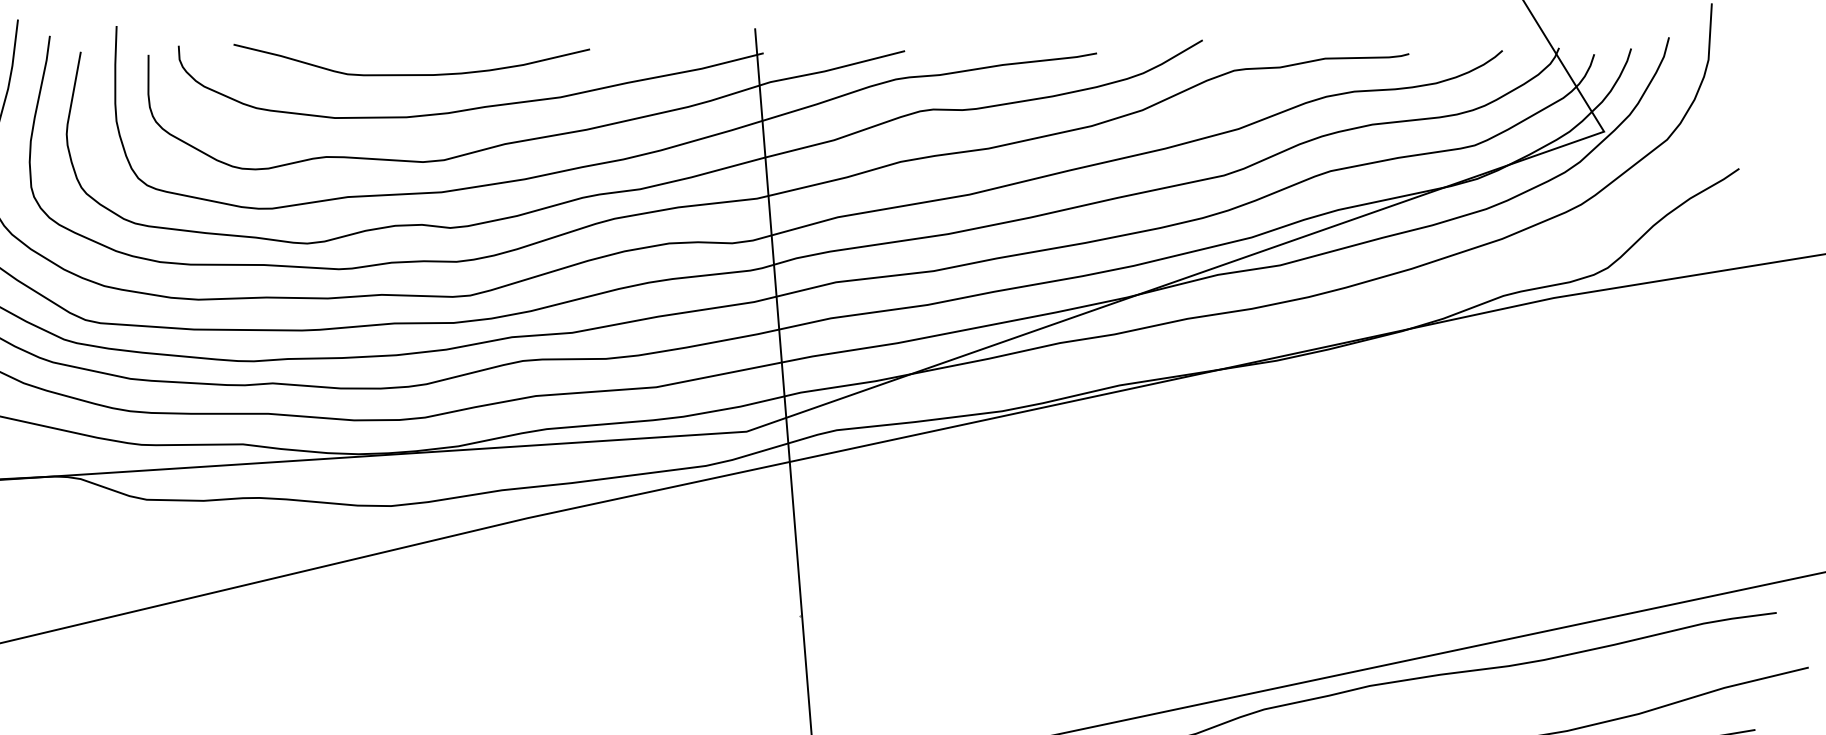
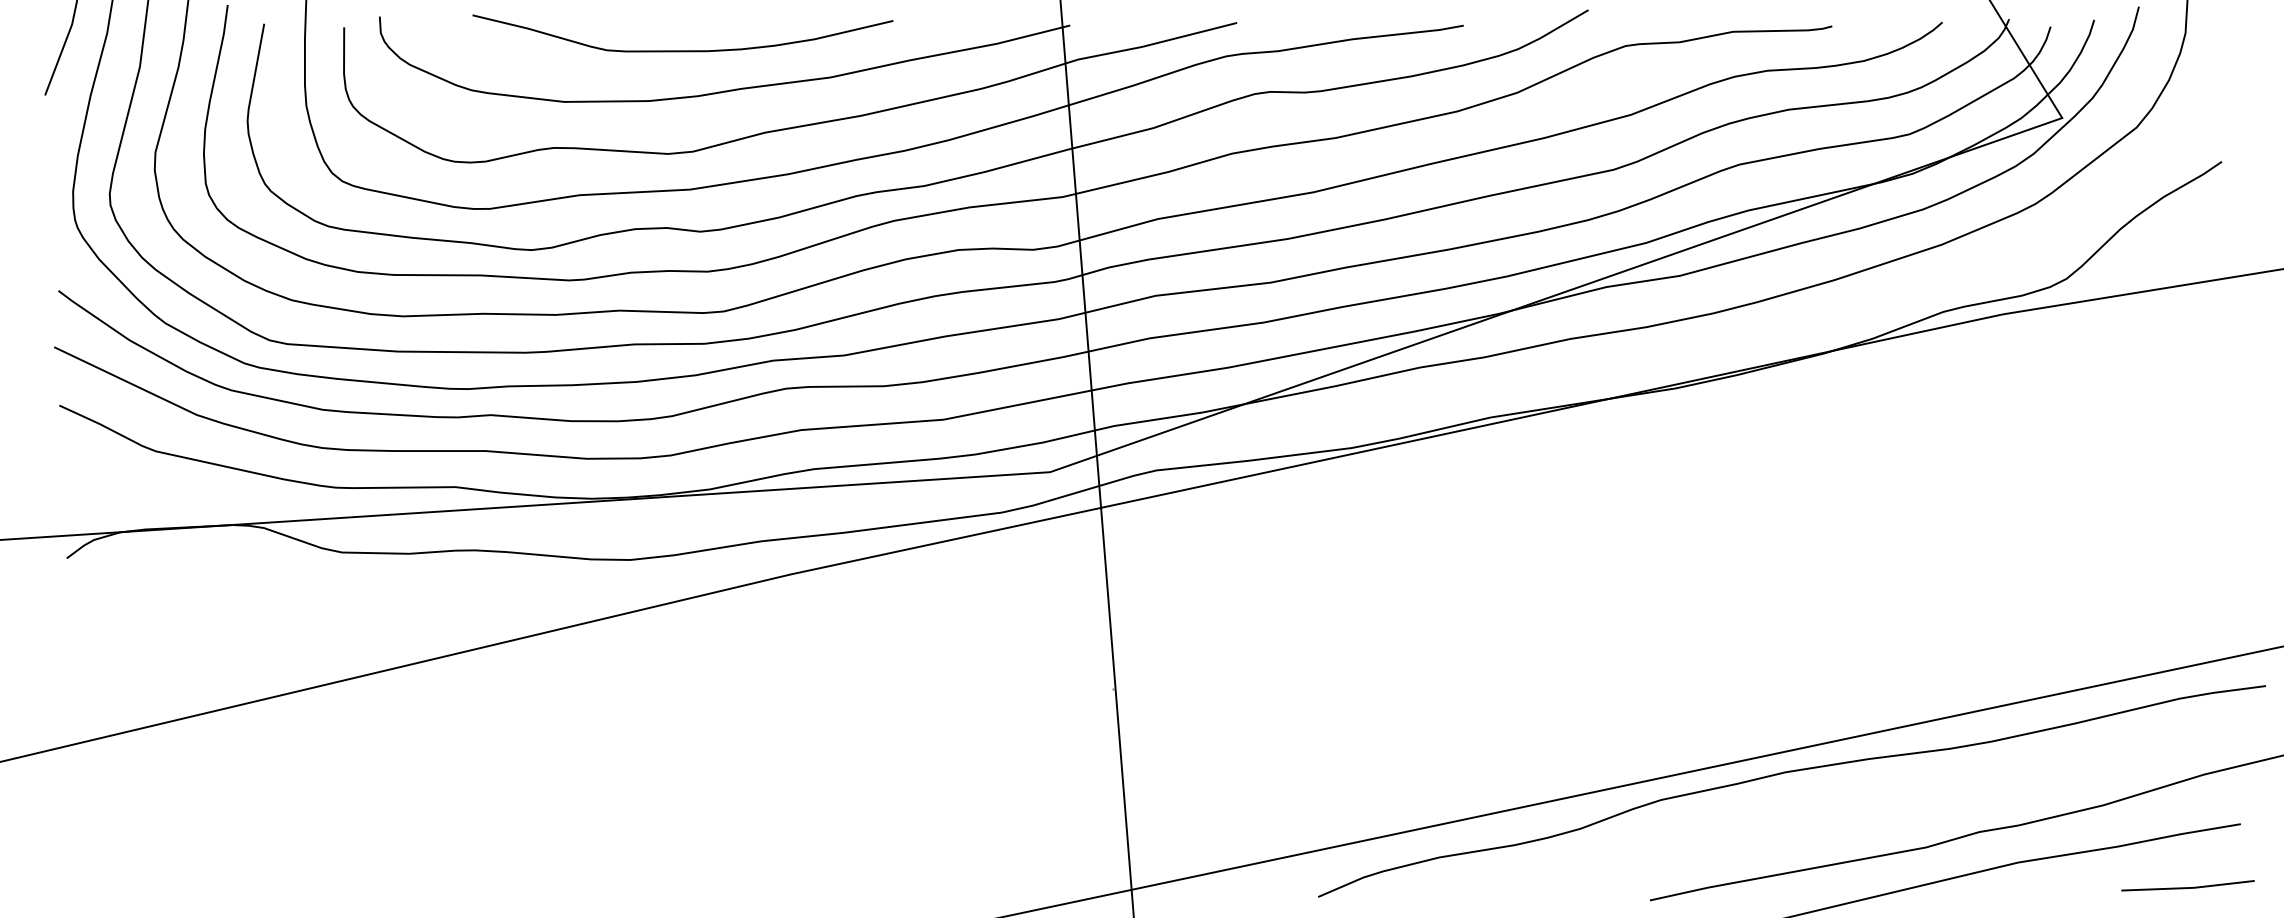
curve: (411, 74) -> (682, 50), moved

